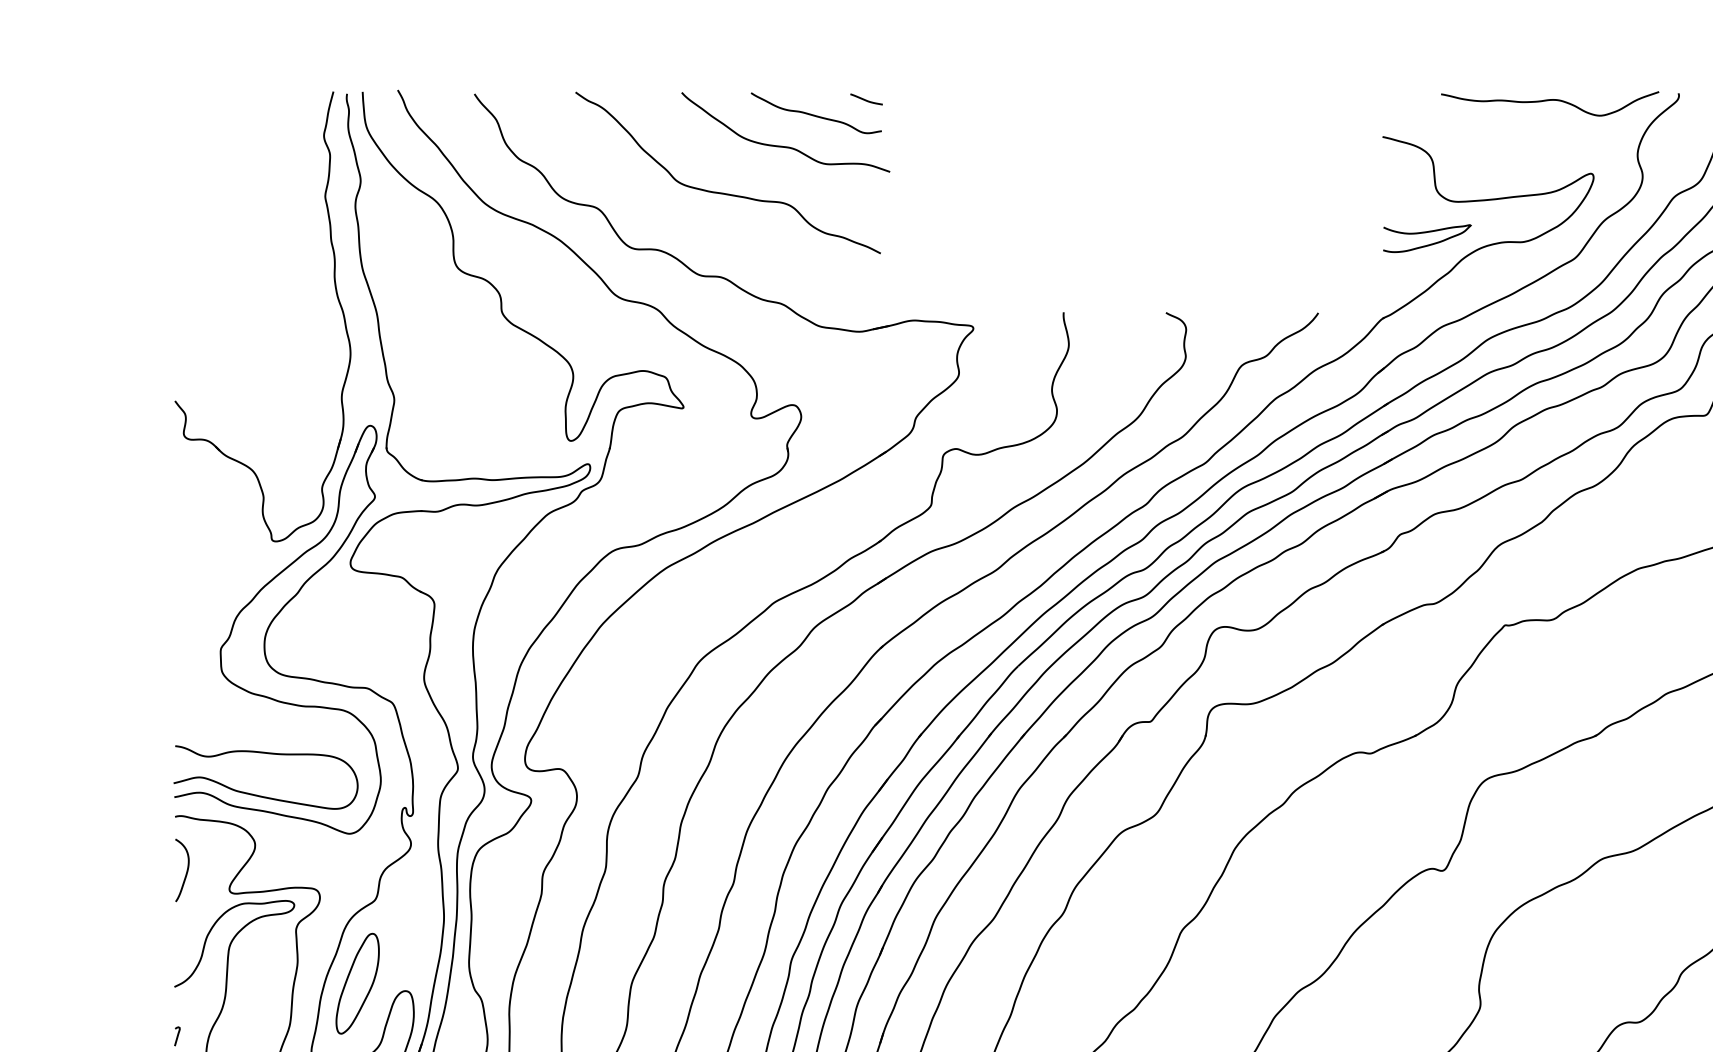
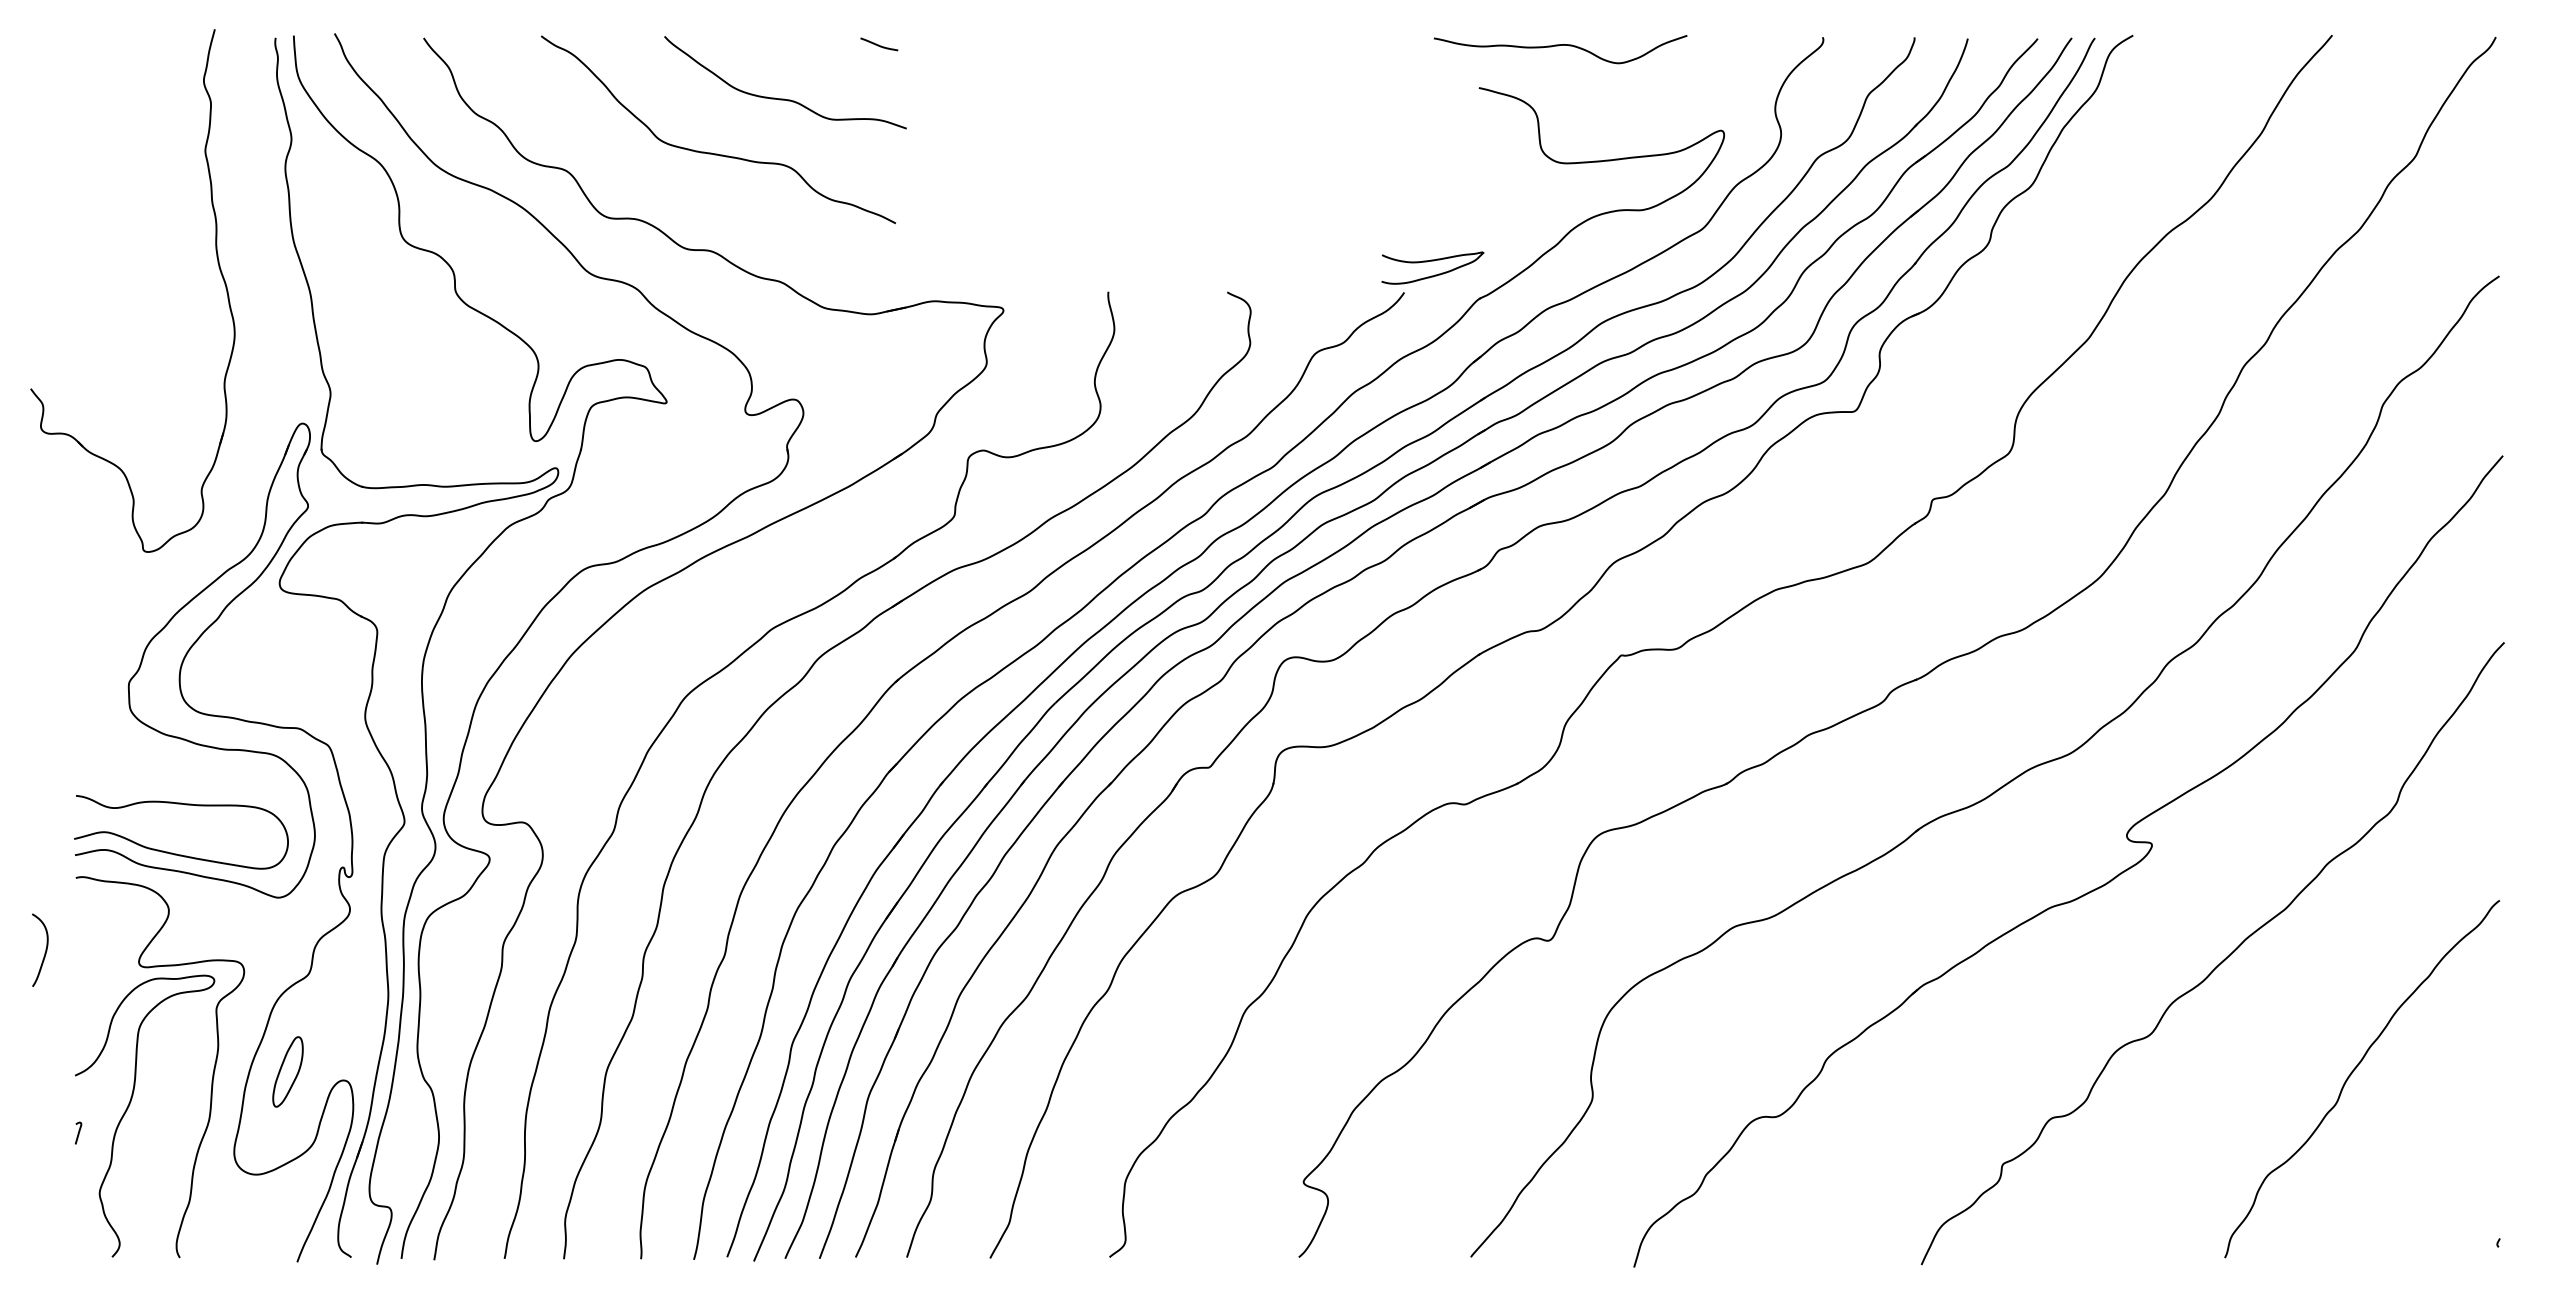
curve: (1548, 101) -> (1558, 46), moved
curve: (815, 115) -> (820, 62), removed
curve: (1426, 232) -> (1432, 261), moved
part: (336, 296) -> (218, 267), moved
curve: (186, 869) -> (45, 949), moved
part: (357, 983) -> (287, 1071), size x0.6

